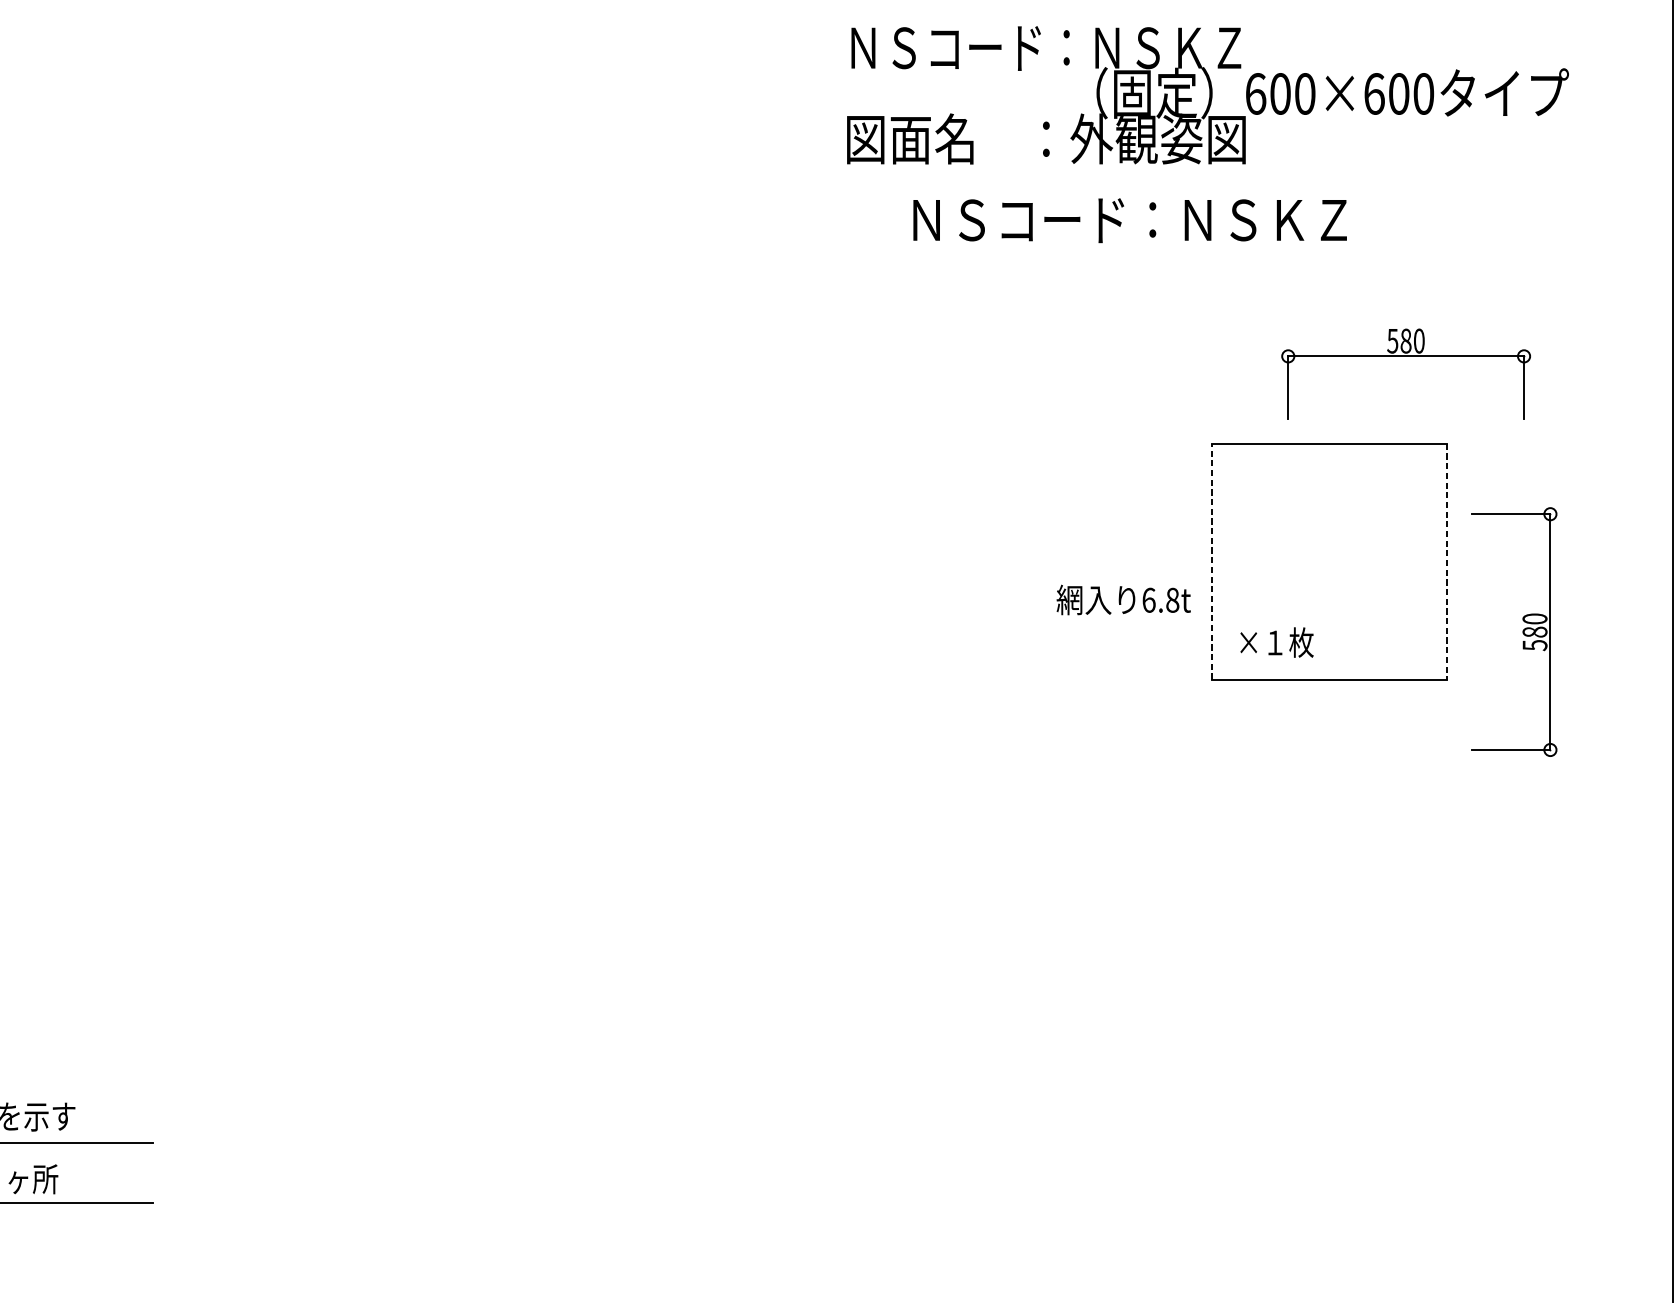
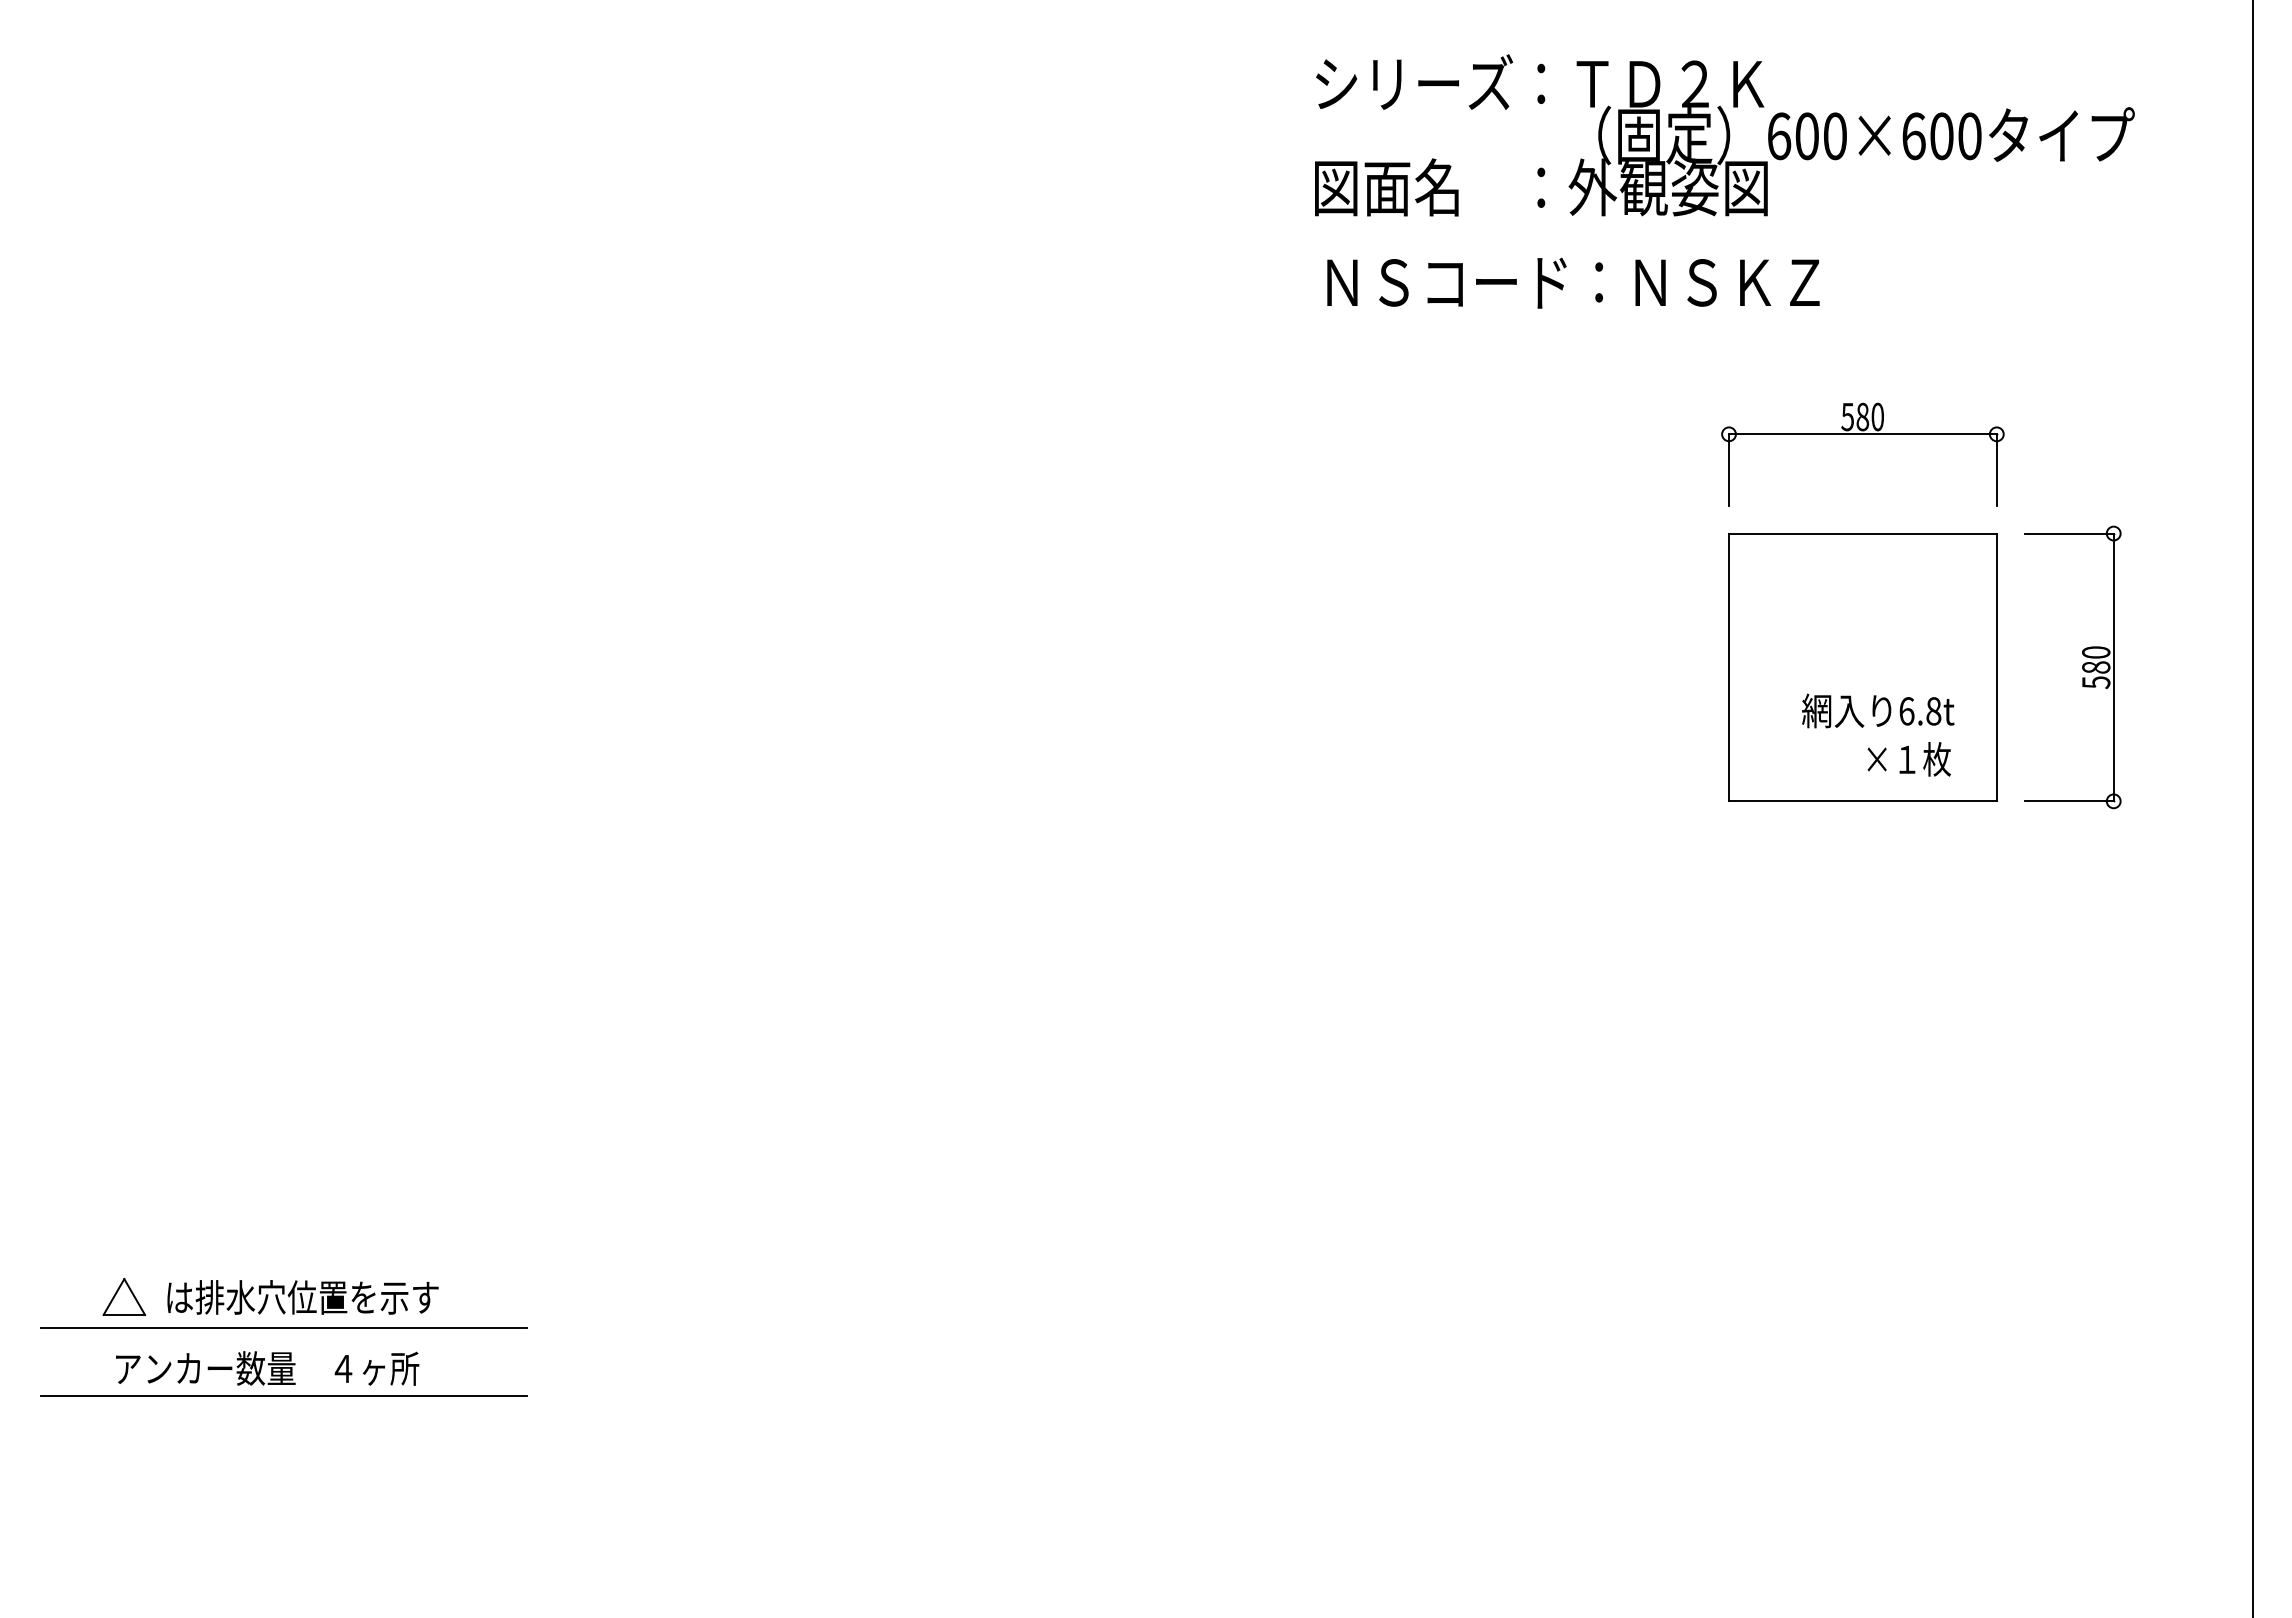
text: (1045, 46) -> (1540, 82), ＮＳコード：ＮＳＫＺ -> シリーズ：ＴＤ２Ｋ
text: (1130, 220) -> (1573, 282), moved
part: (1405, 356) -> (1862, 434), moved
line: (1212, 561) -> (1729, 667), dashed -> solid
line: (1447, 561) -> (1996, 667), dashed -> solid
text: (1124, 599) -> (1878, 710), moved
part: (1522, 632) -> (2082, 667), moved
text: (1276, 642) -> (1908, 759), moved

